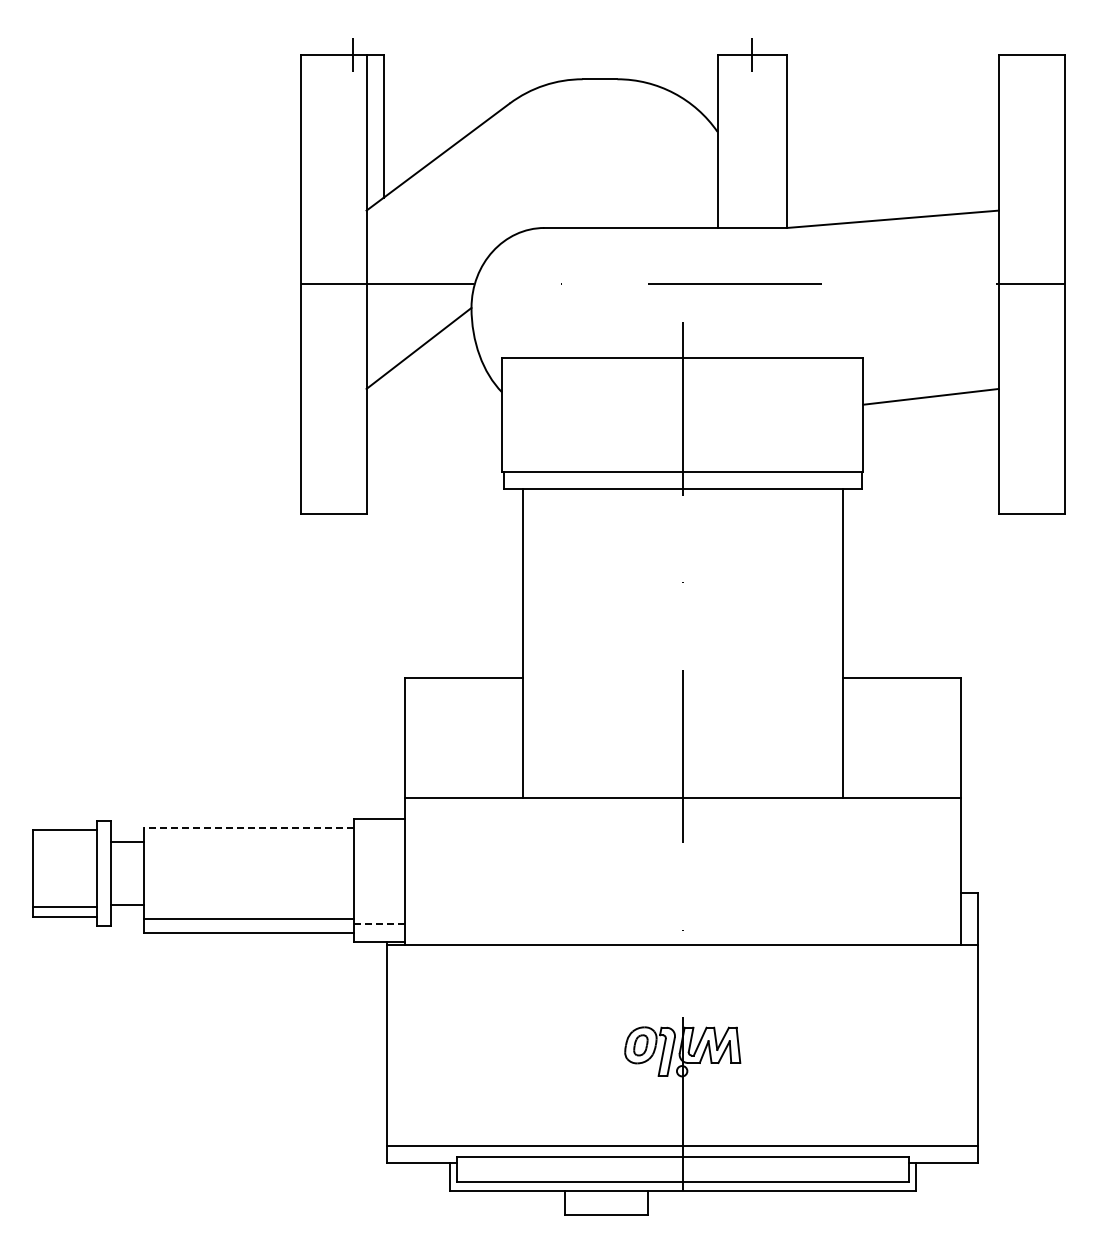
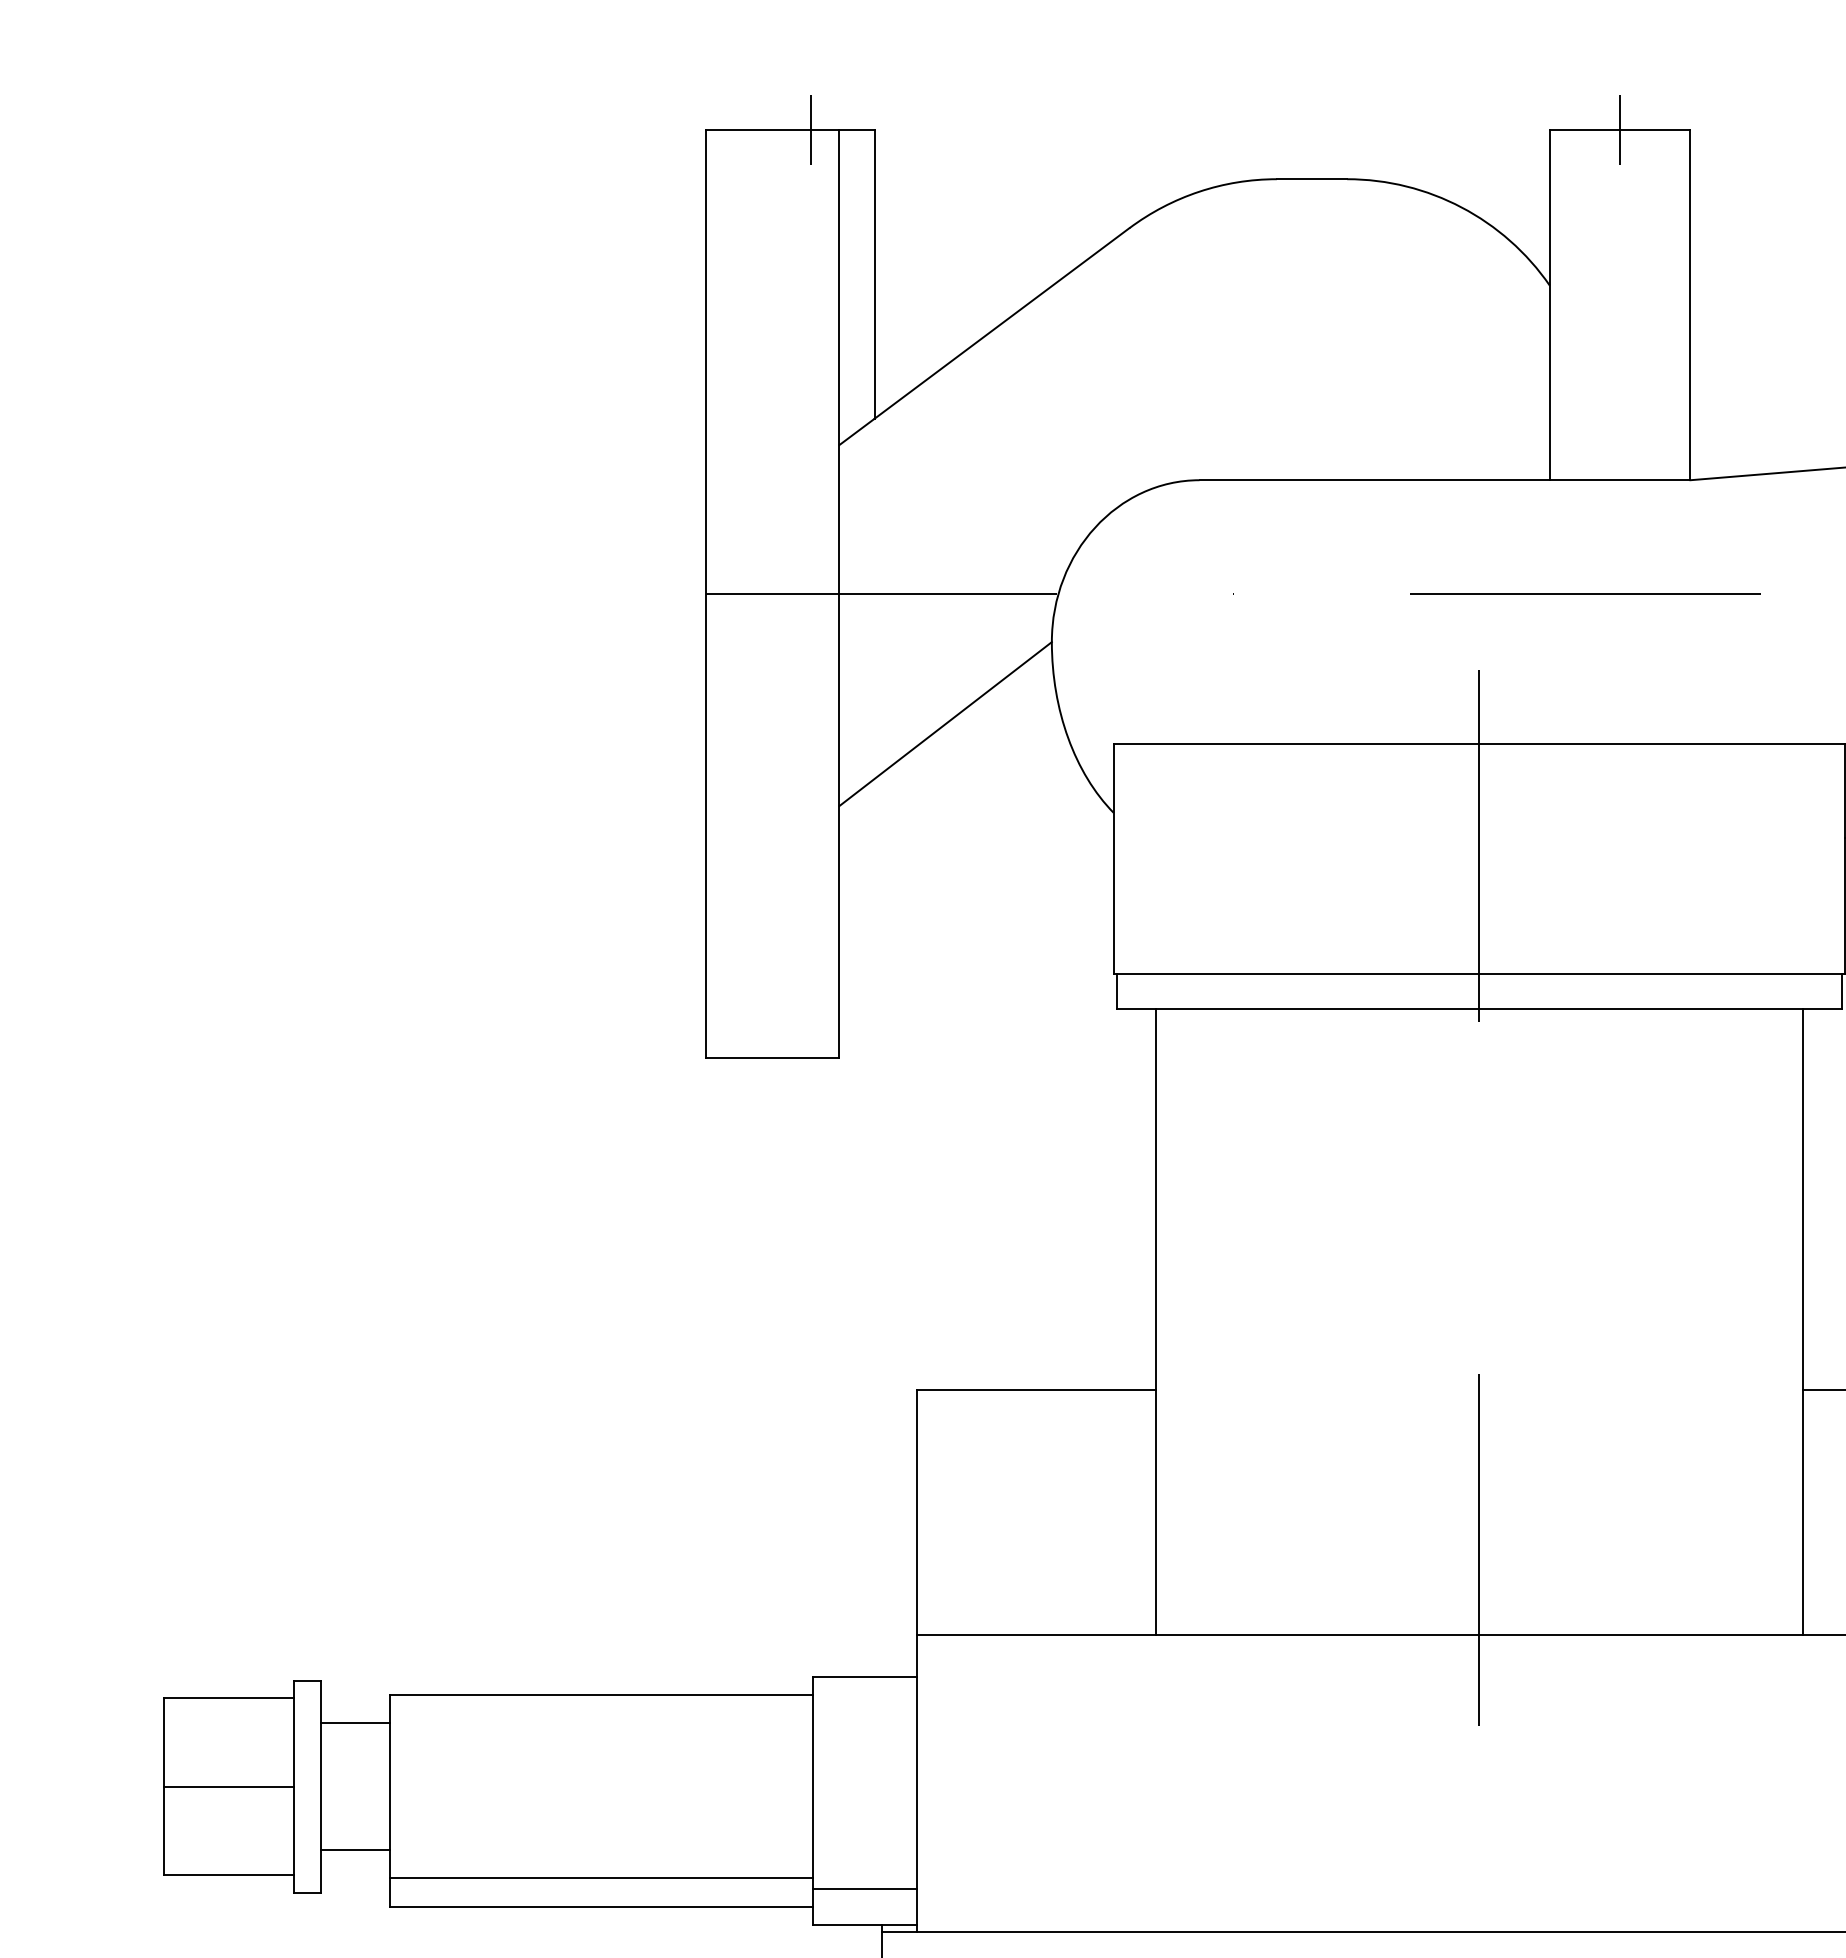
line: (249, 828) -> (602, 1695), dashed -> solid
line: (65, 907) -> (229, 1786), moved
line: (379, 924) -> (865, 1890), dashed -> solid

